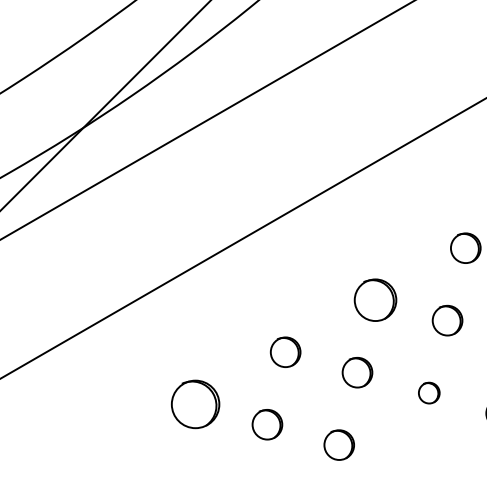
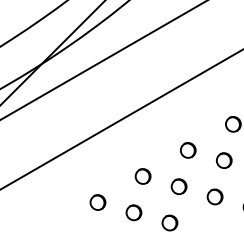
circle: (376, 300) -> (188, 150), size x0.71
part: (428, 392) -> (214, 196), size x1.43
part: (194, 404) -> (97, 202), size x0.62

